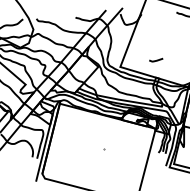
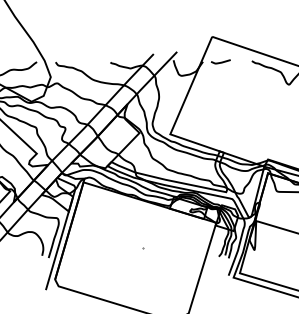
curve: (156, 59) -> (221, 61), moved

